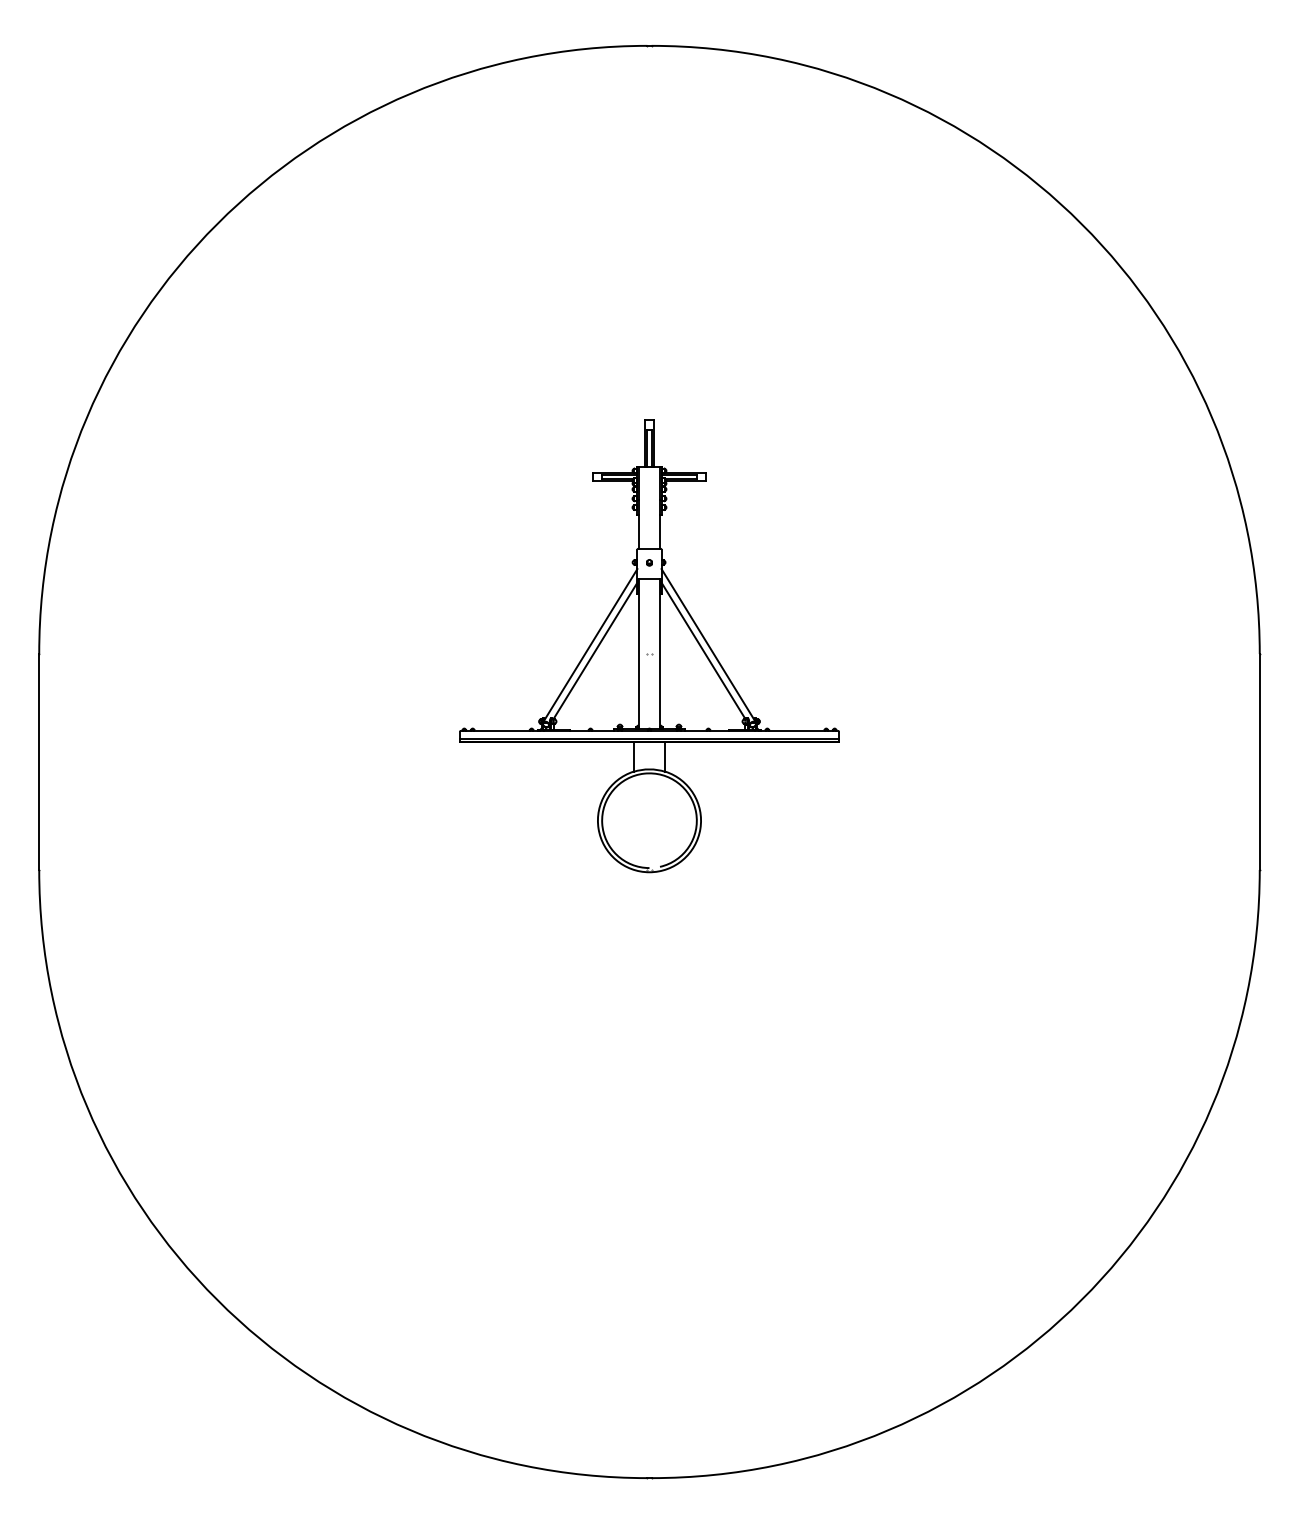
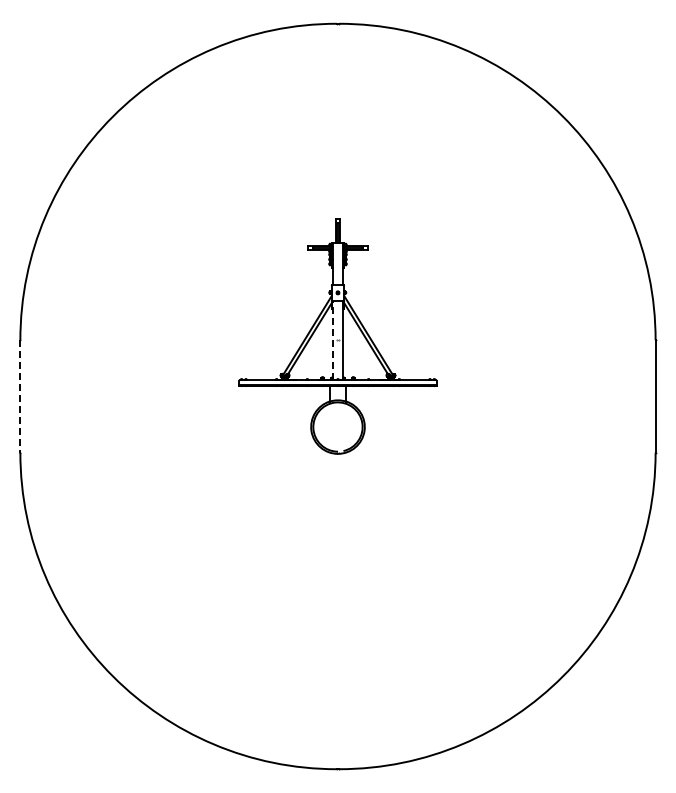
line: (638, 654) -> (332, 340), solid -> dashed
line: (39, 762) -> (20, 396), solid -> dashed

